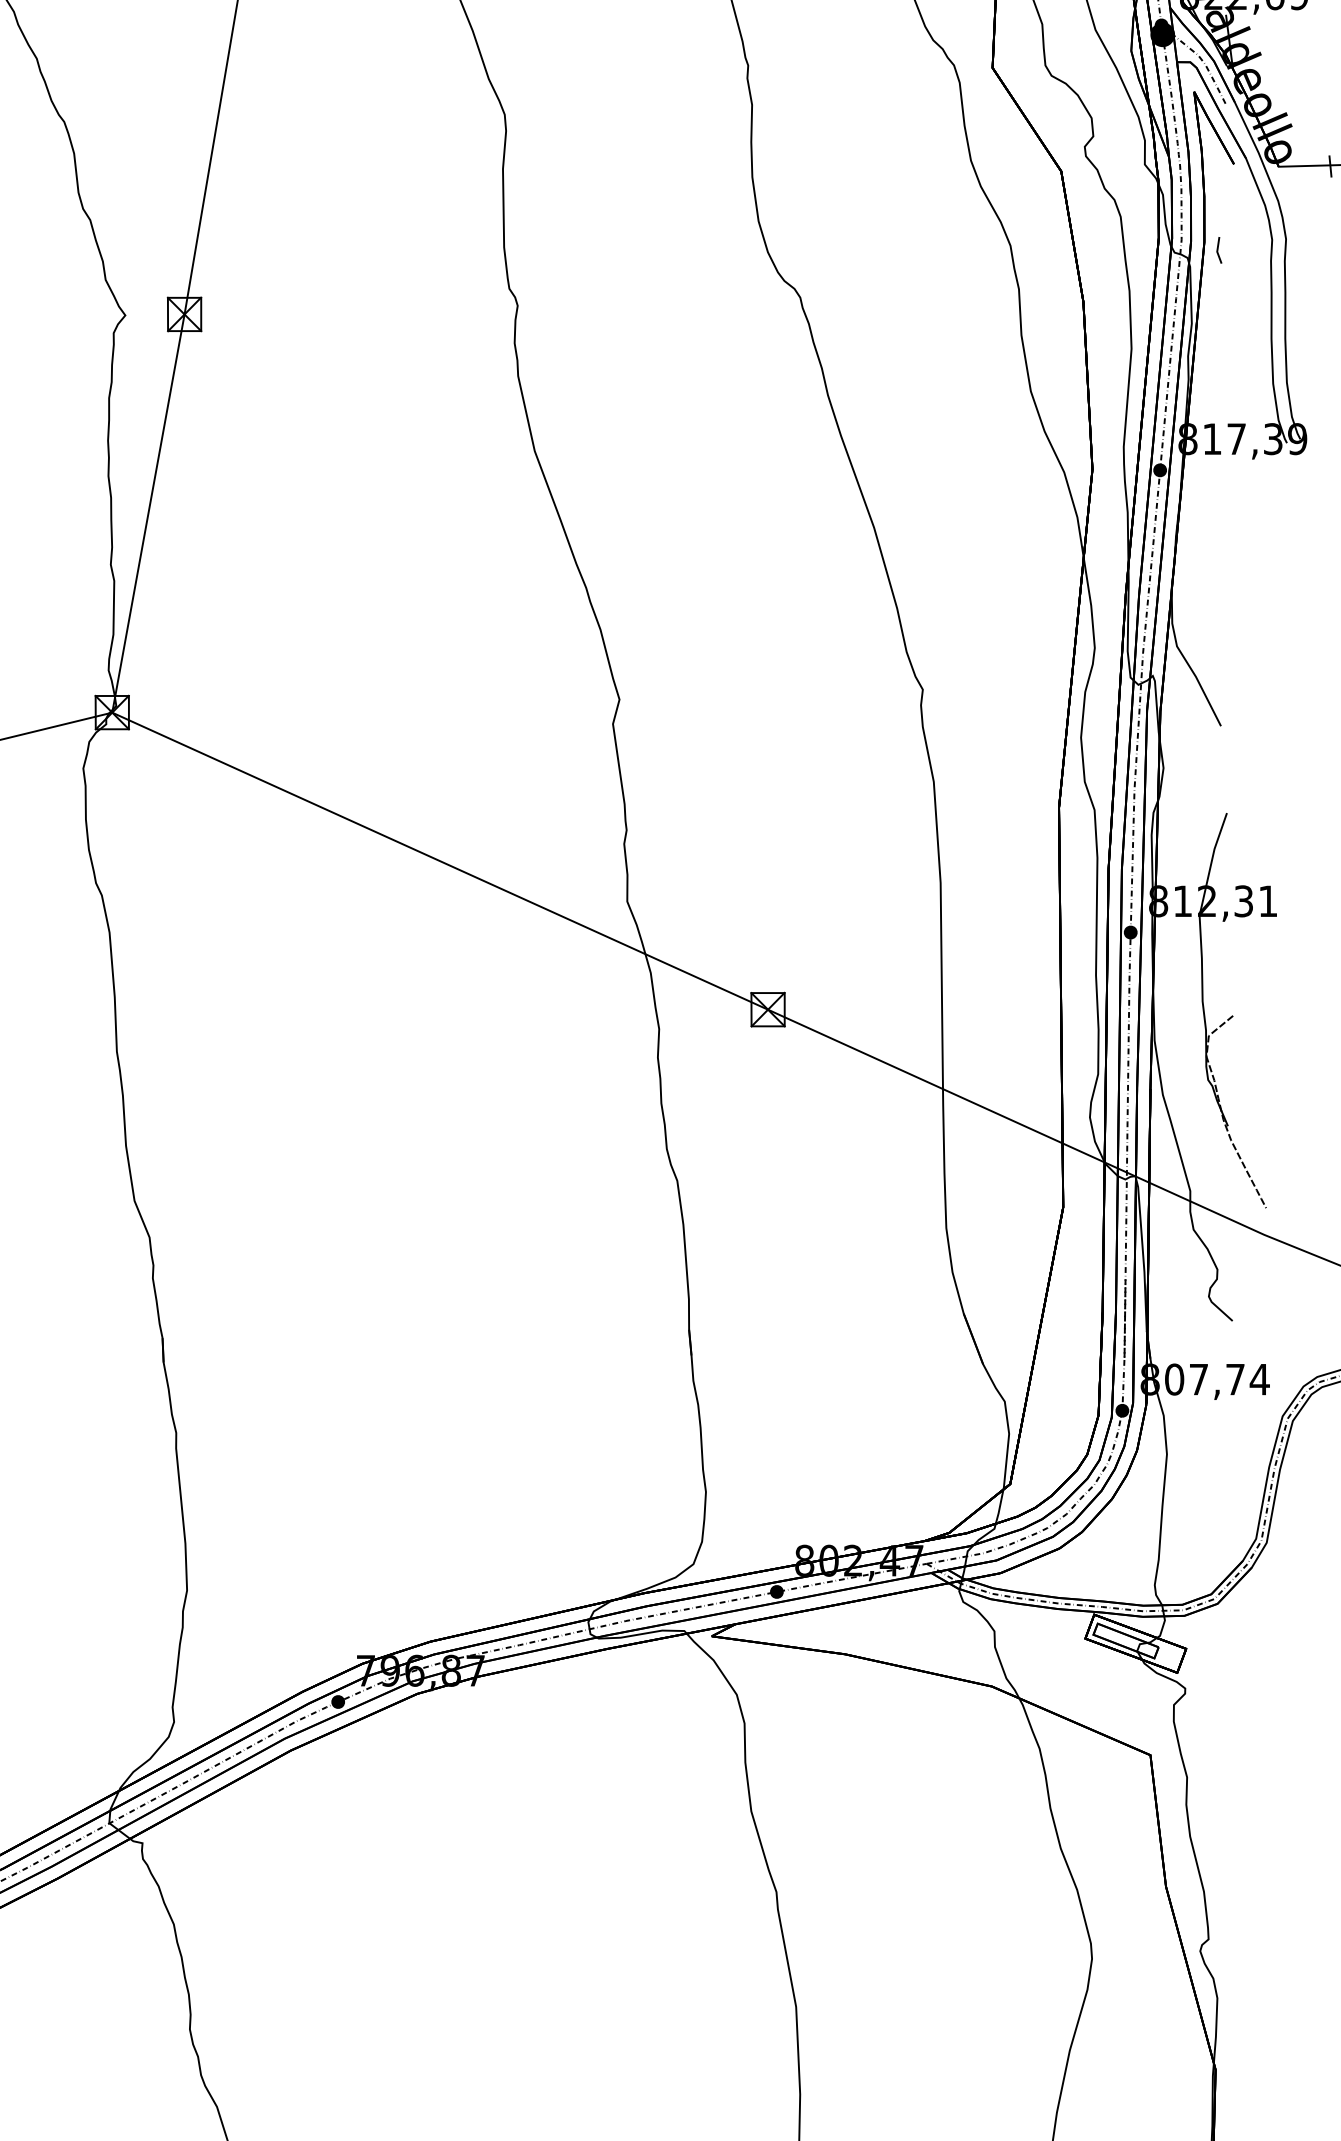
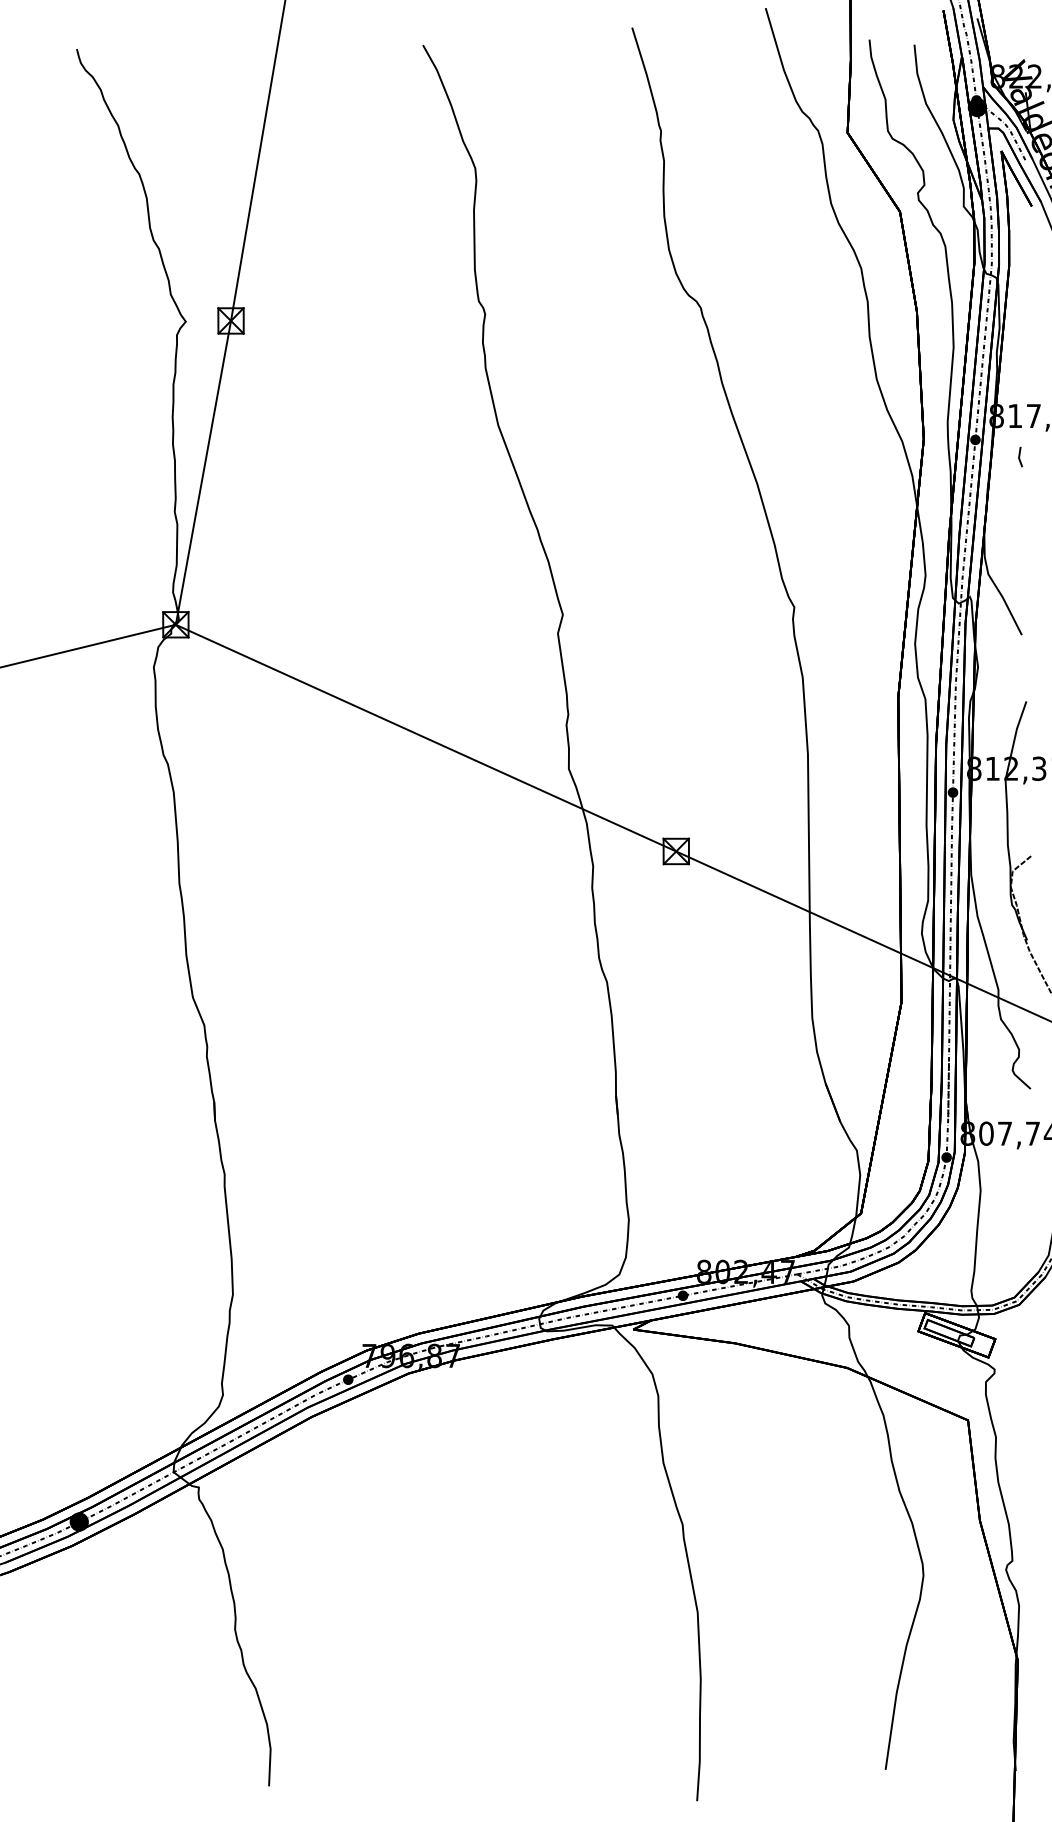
line: (1219, 249) -> (1020, 456), moved

